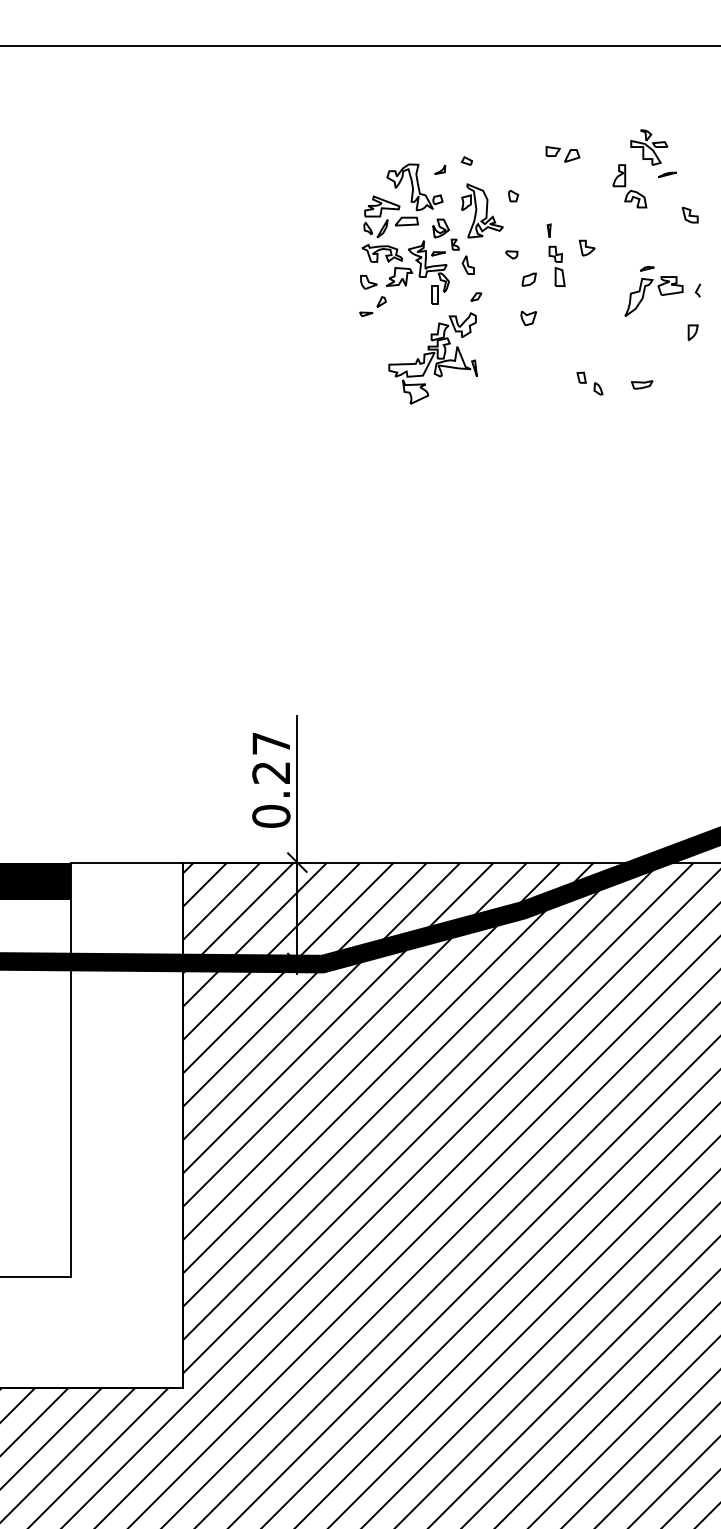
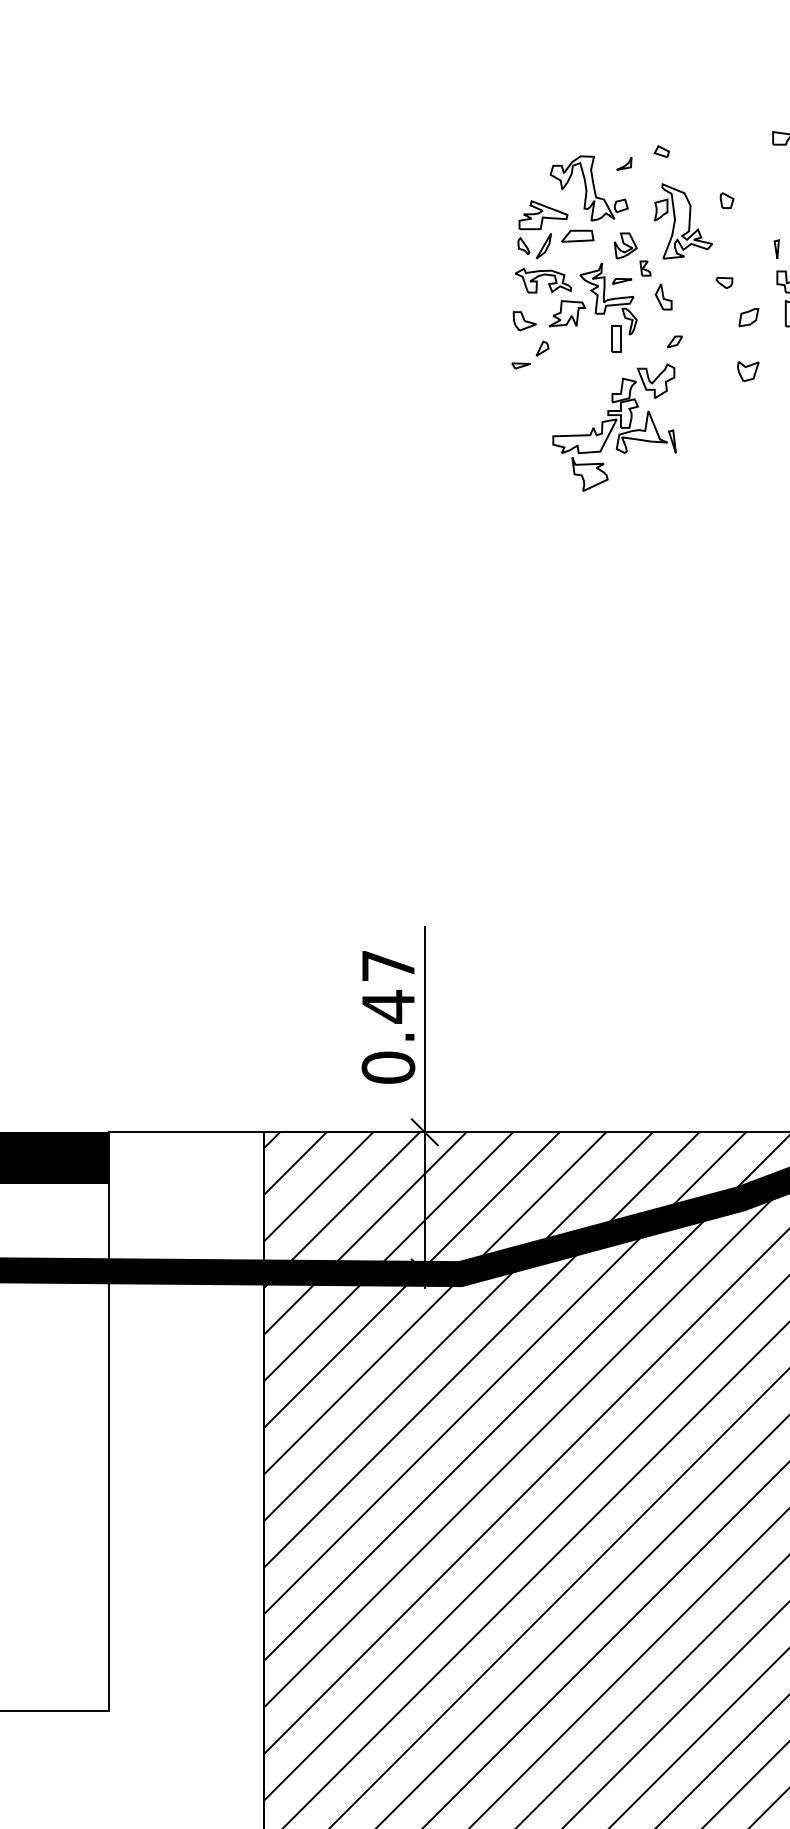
text: (270, 772) -> (387, 1006), 0.27 -> 0.47

